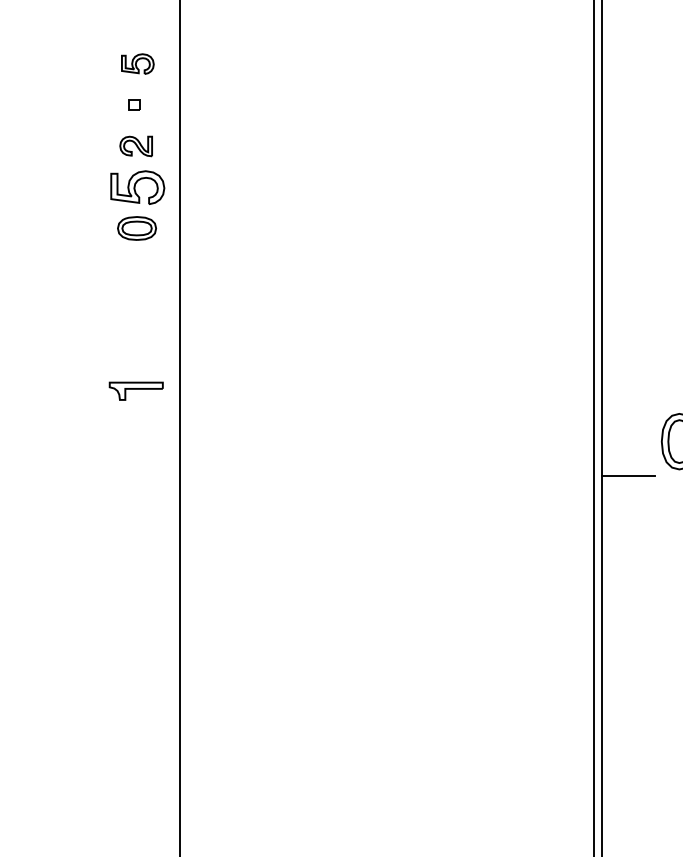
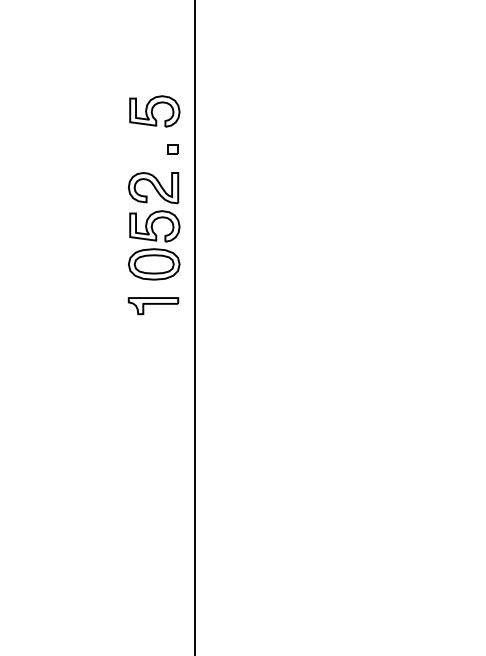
part: (137, 63) -> (154, 110), size x1.67
part: (134, 104) -> (173, 149), moved
part: (135, 146) -> (152, 188), size x1.67
part: (136, 228) -> (153, 264), size x1.43
part: (135, 390) -> (152, 305), moved

